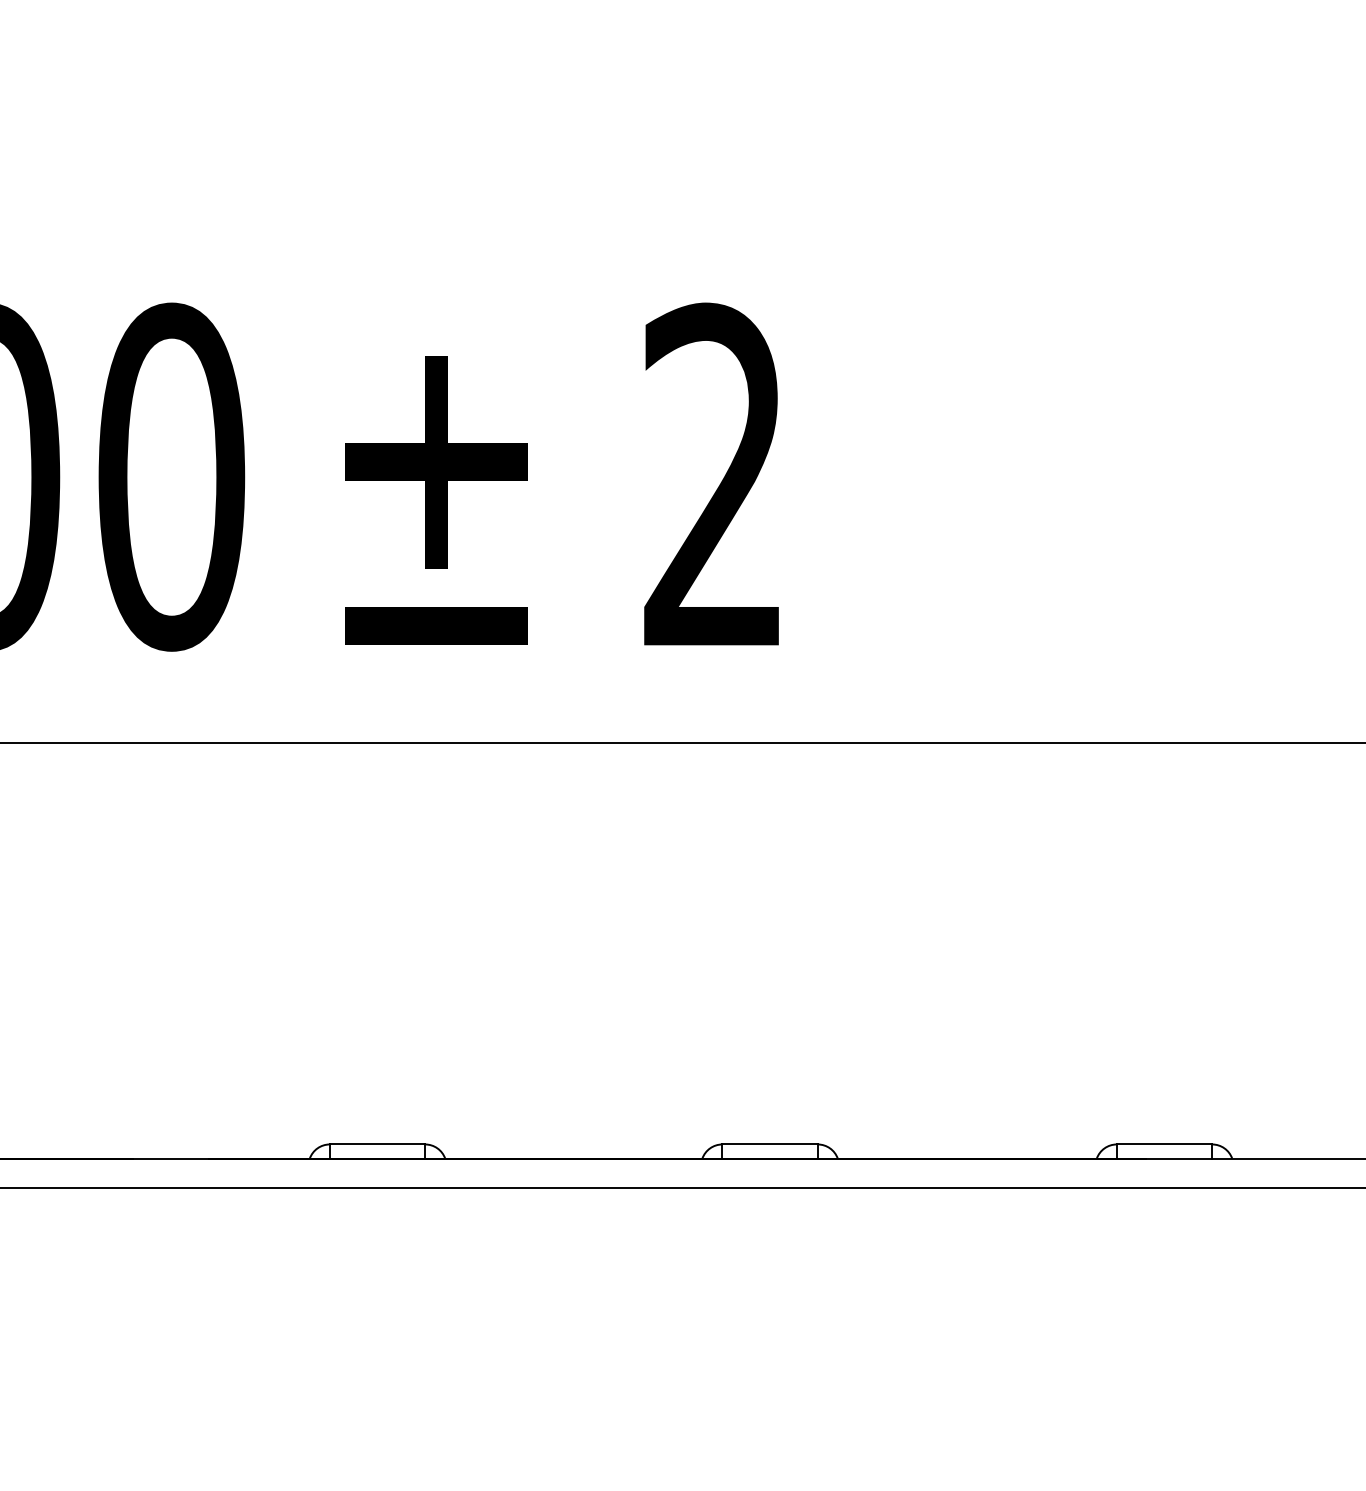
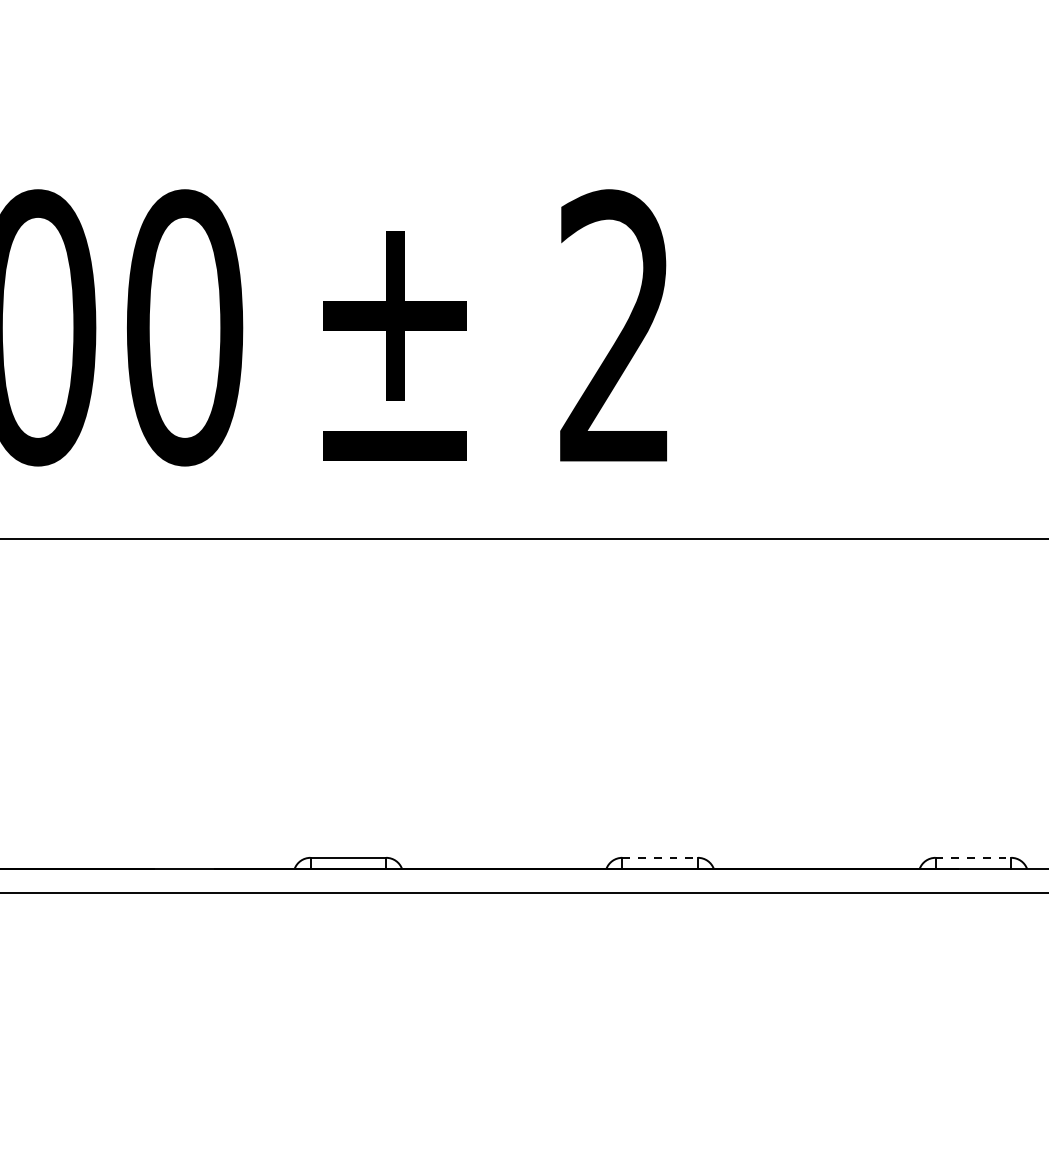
line: (770, 1144) -> (660, 857), solid -> dashed
line: (1164, 1144) -> (973, 857), solid -> dashed

